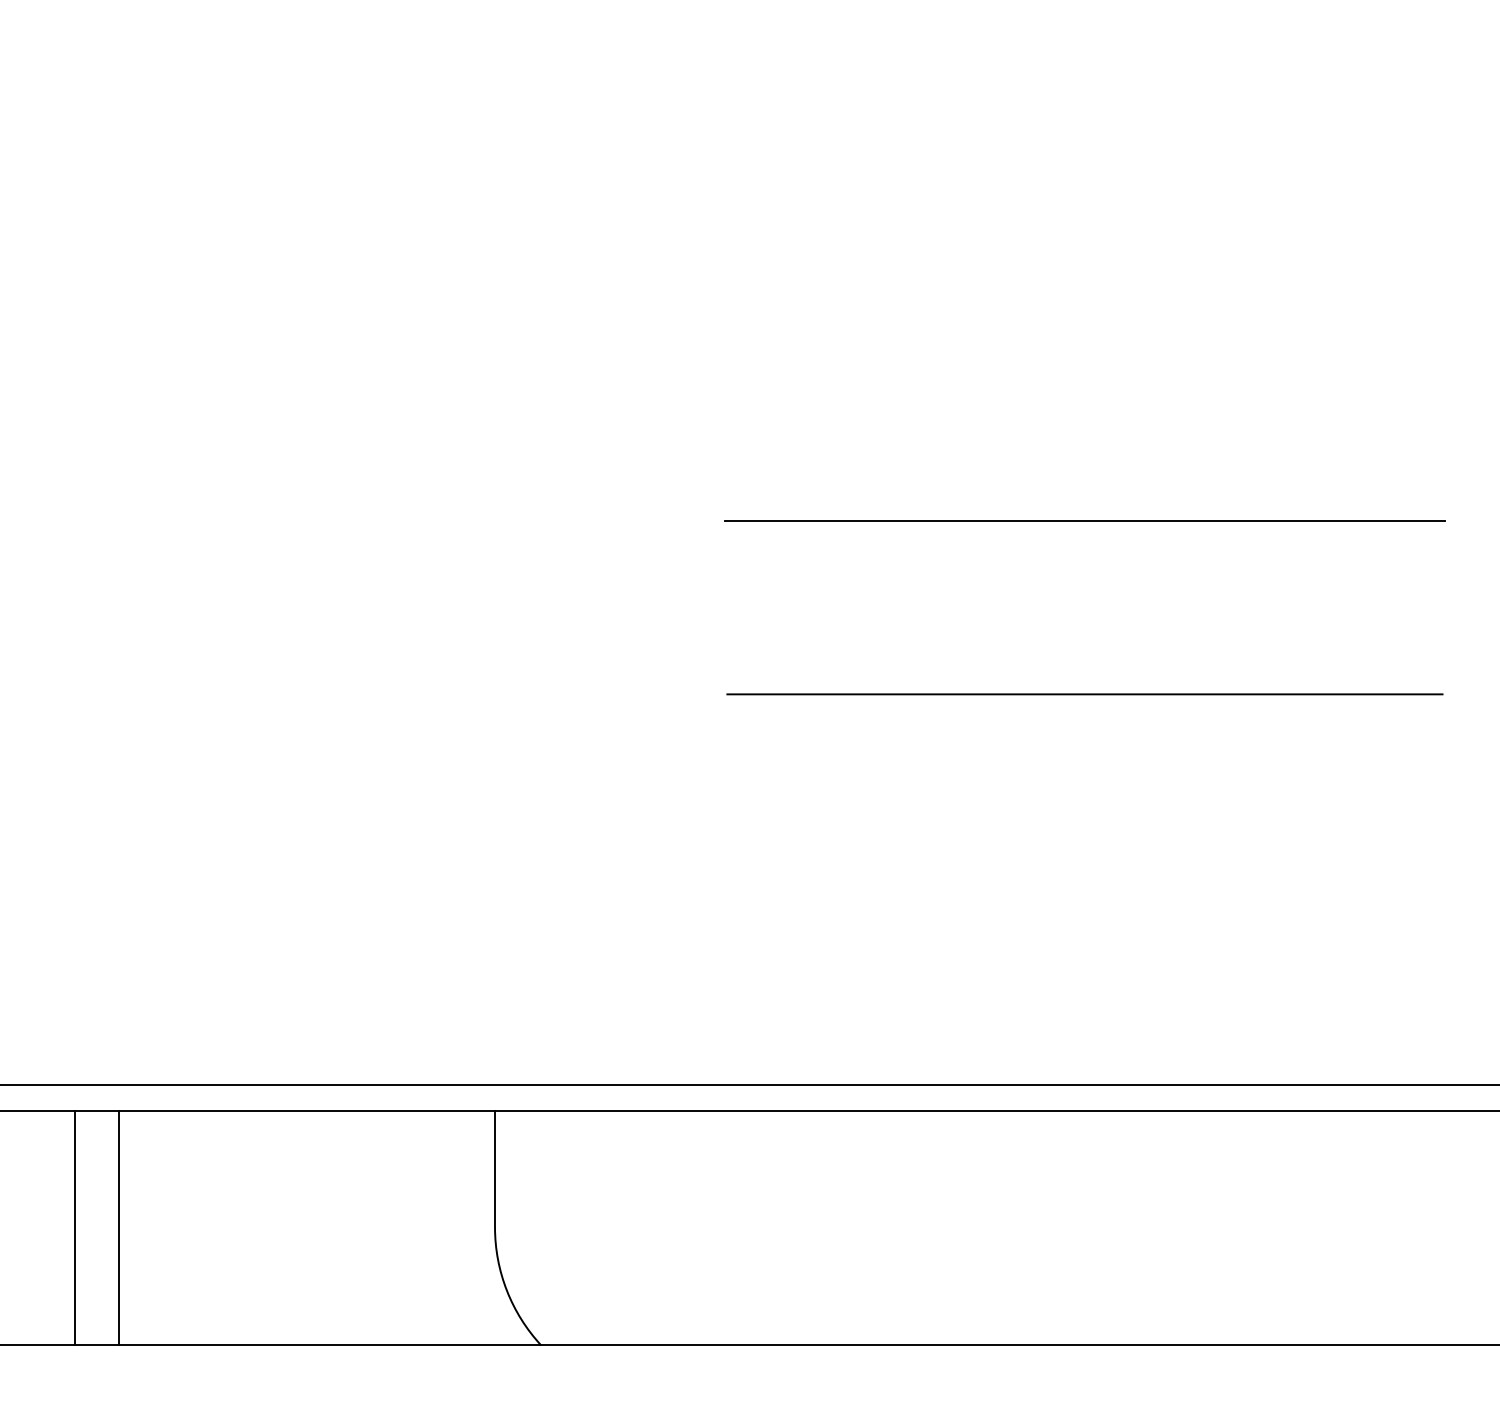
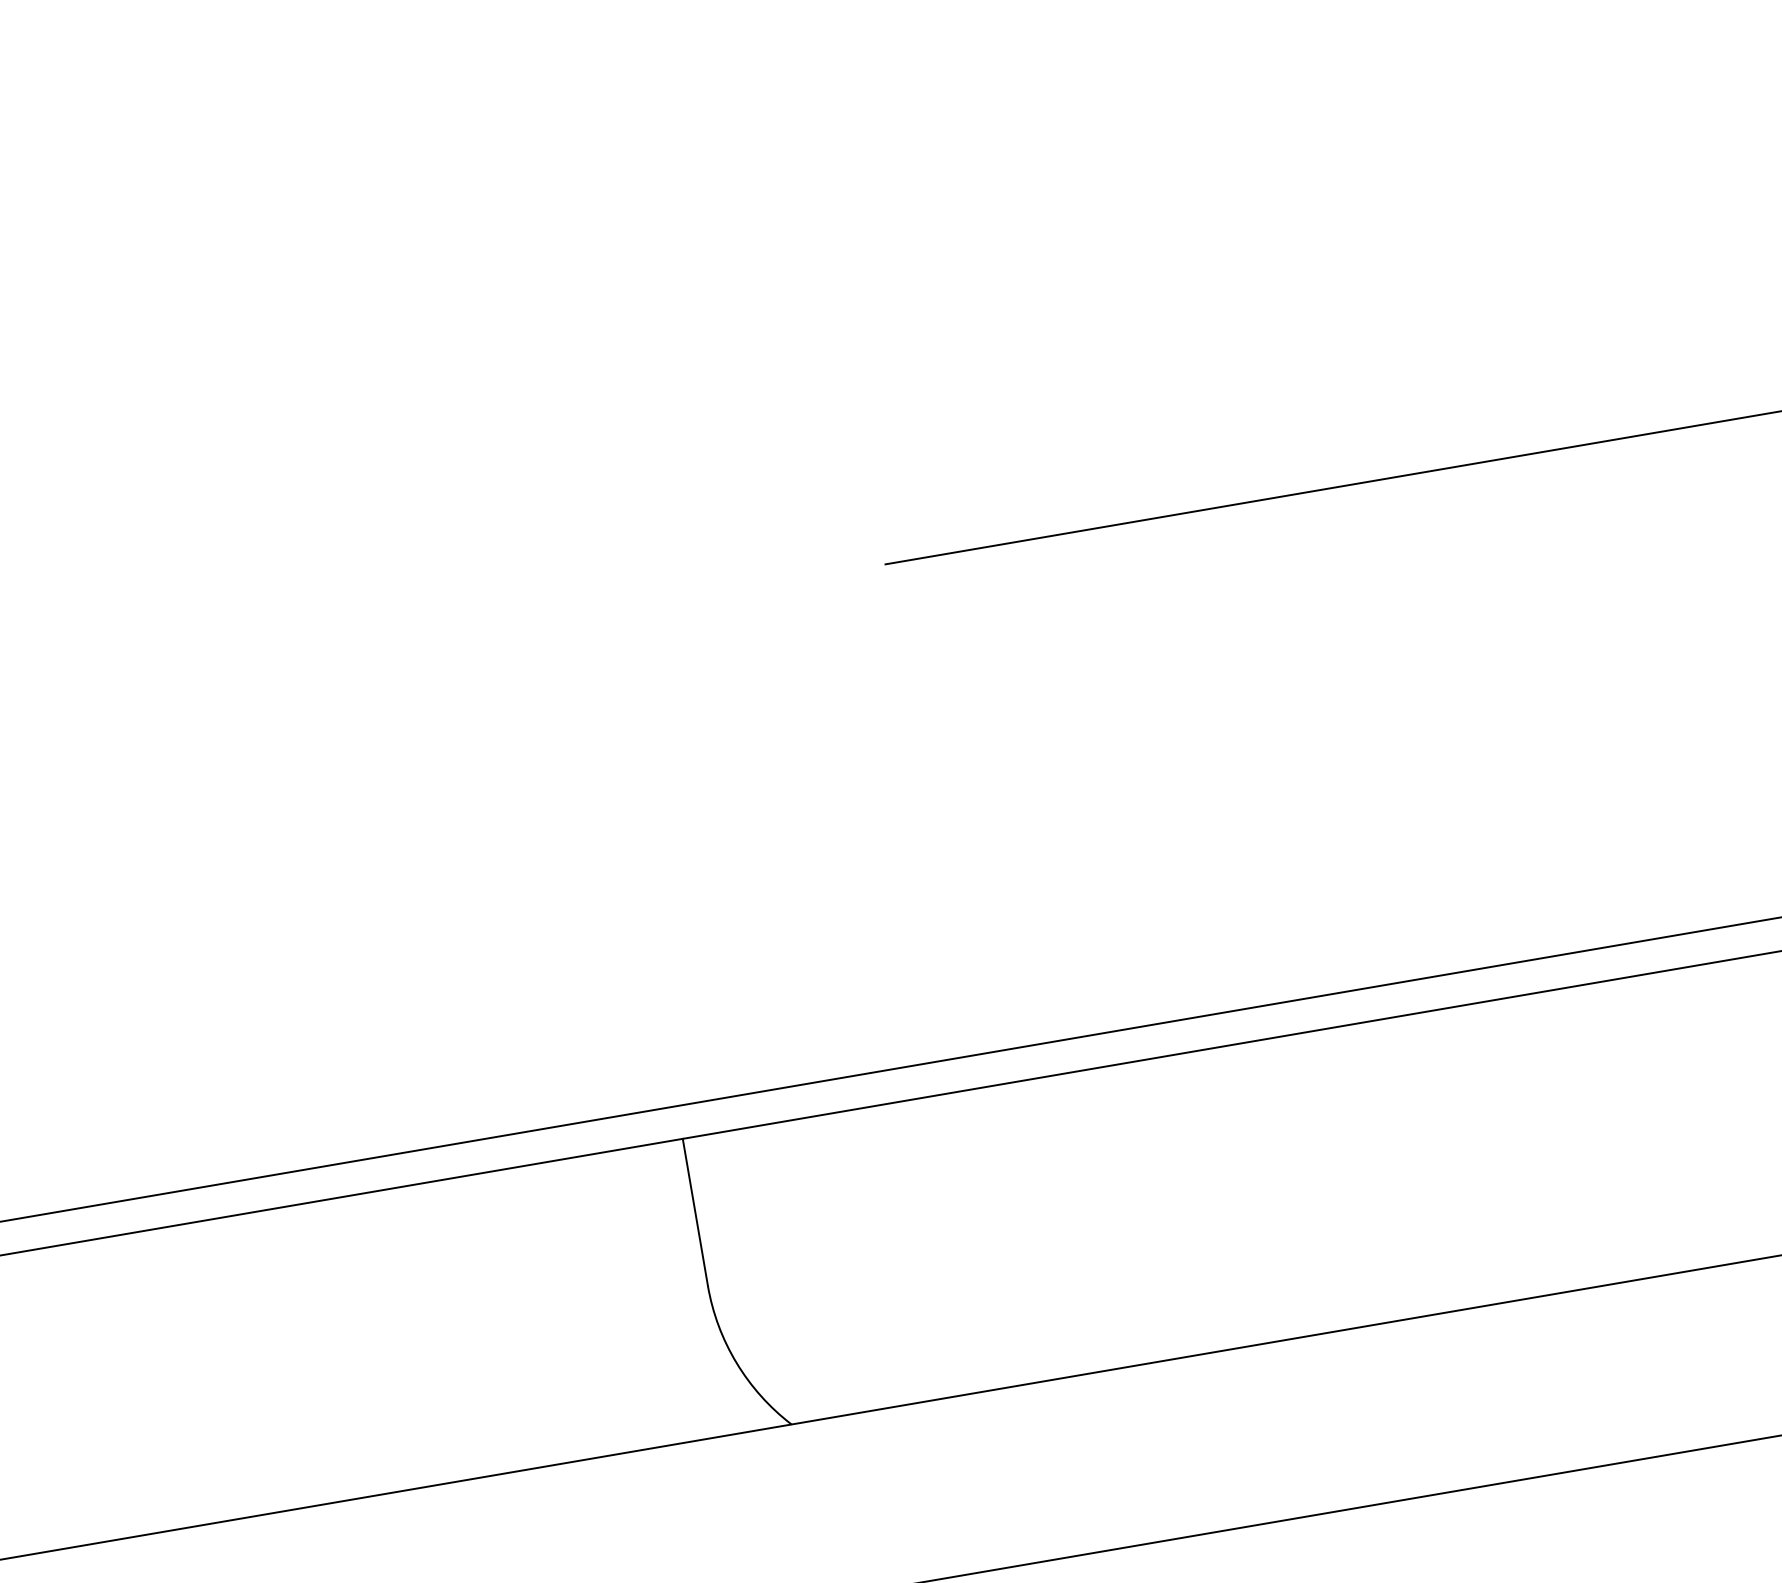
line: (1084, 520) -> (1298, 268), removed
line: (75, 1227) -> (179, 1376), removed
line: (119, 1227) -> (234, 1366), removed

